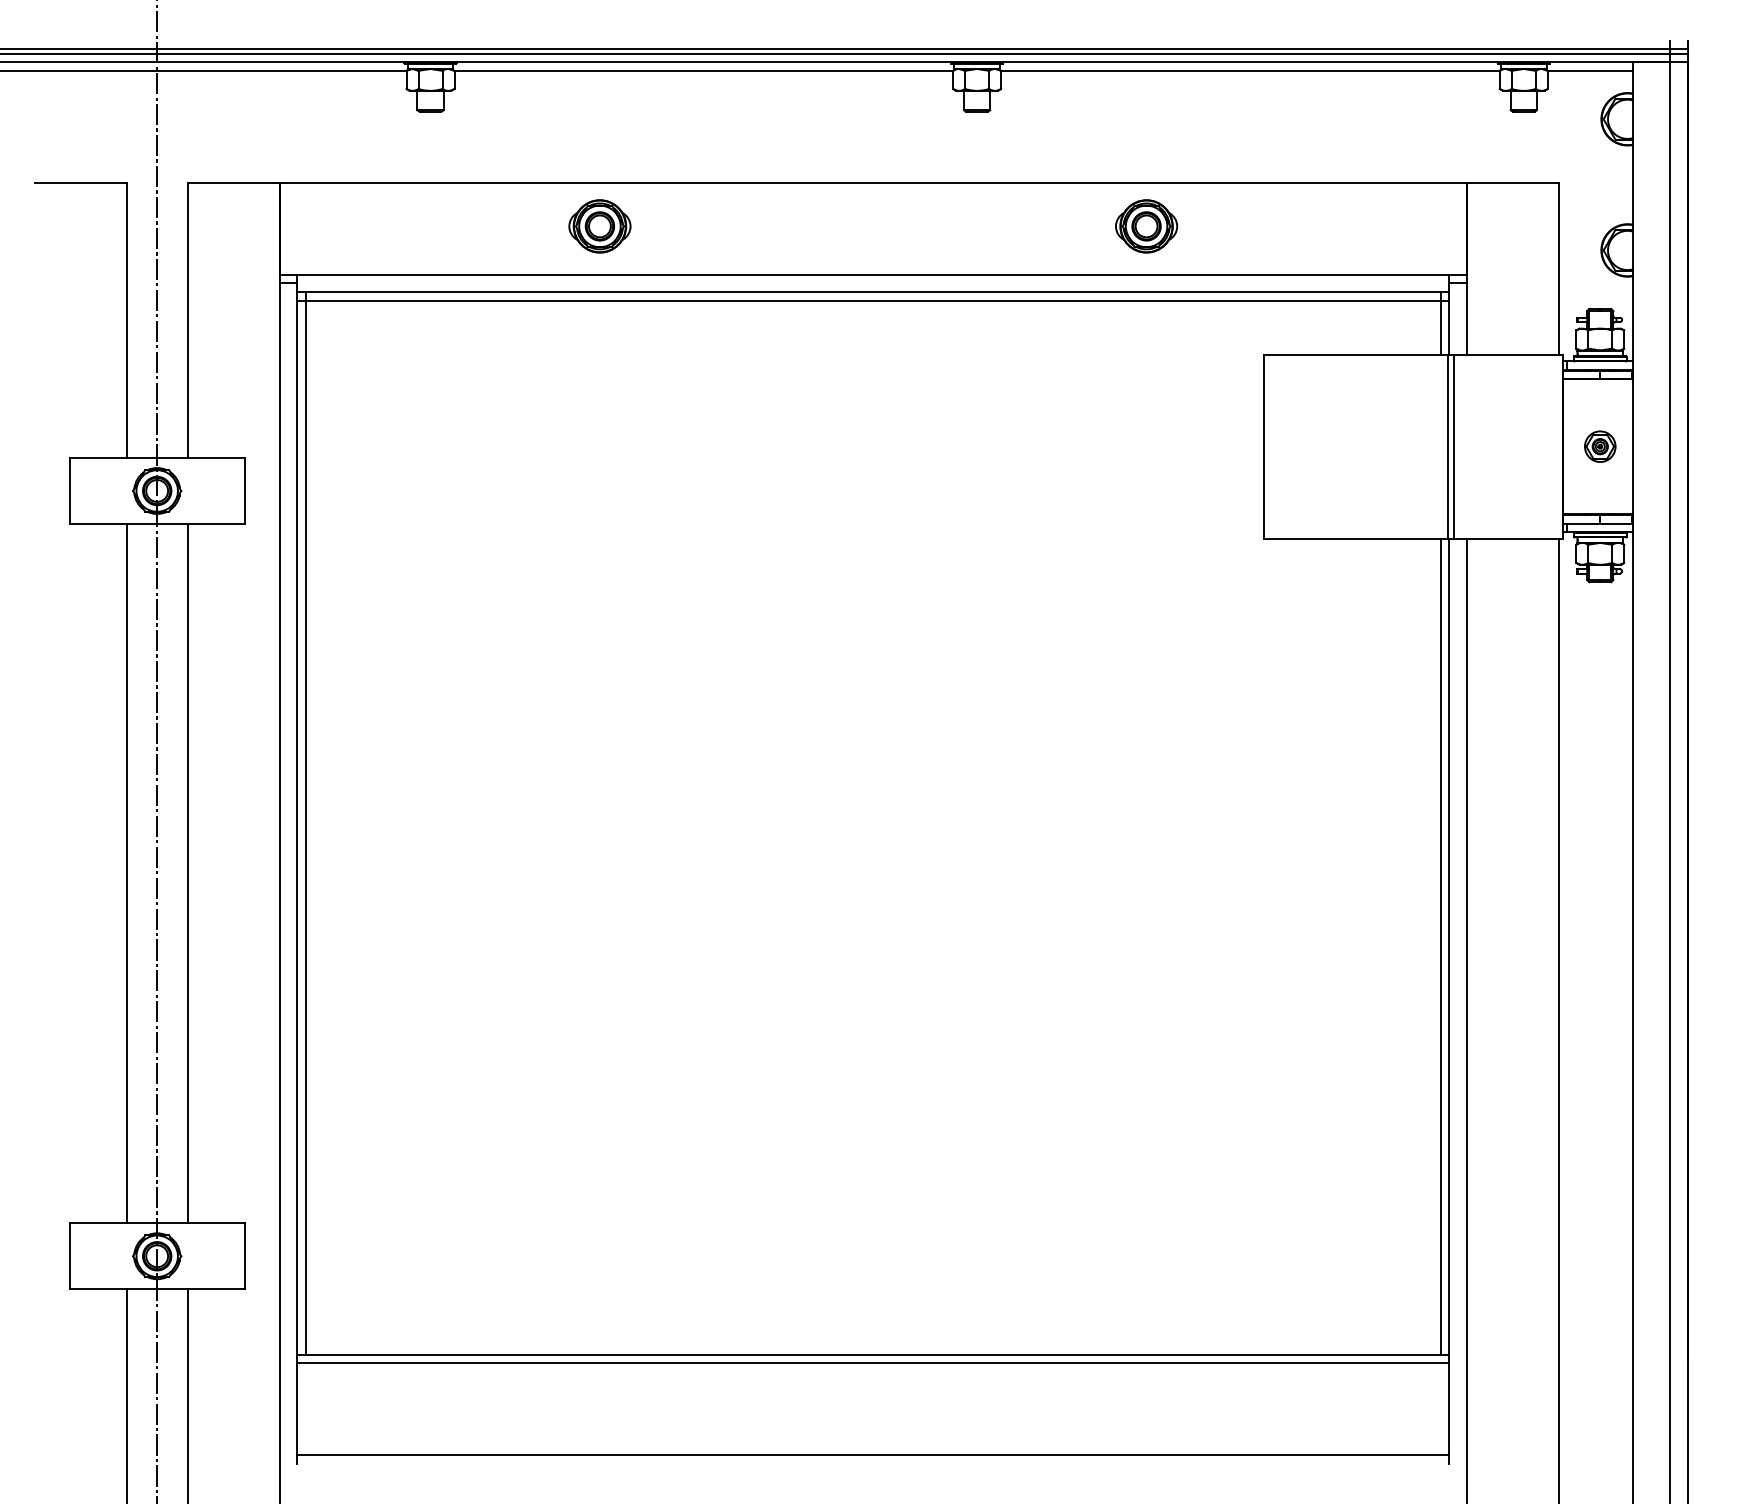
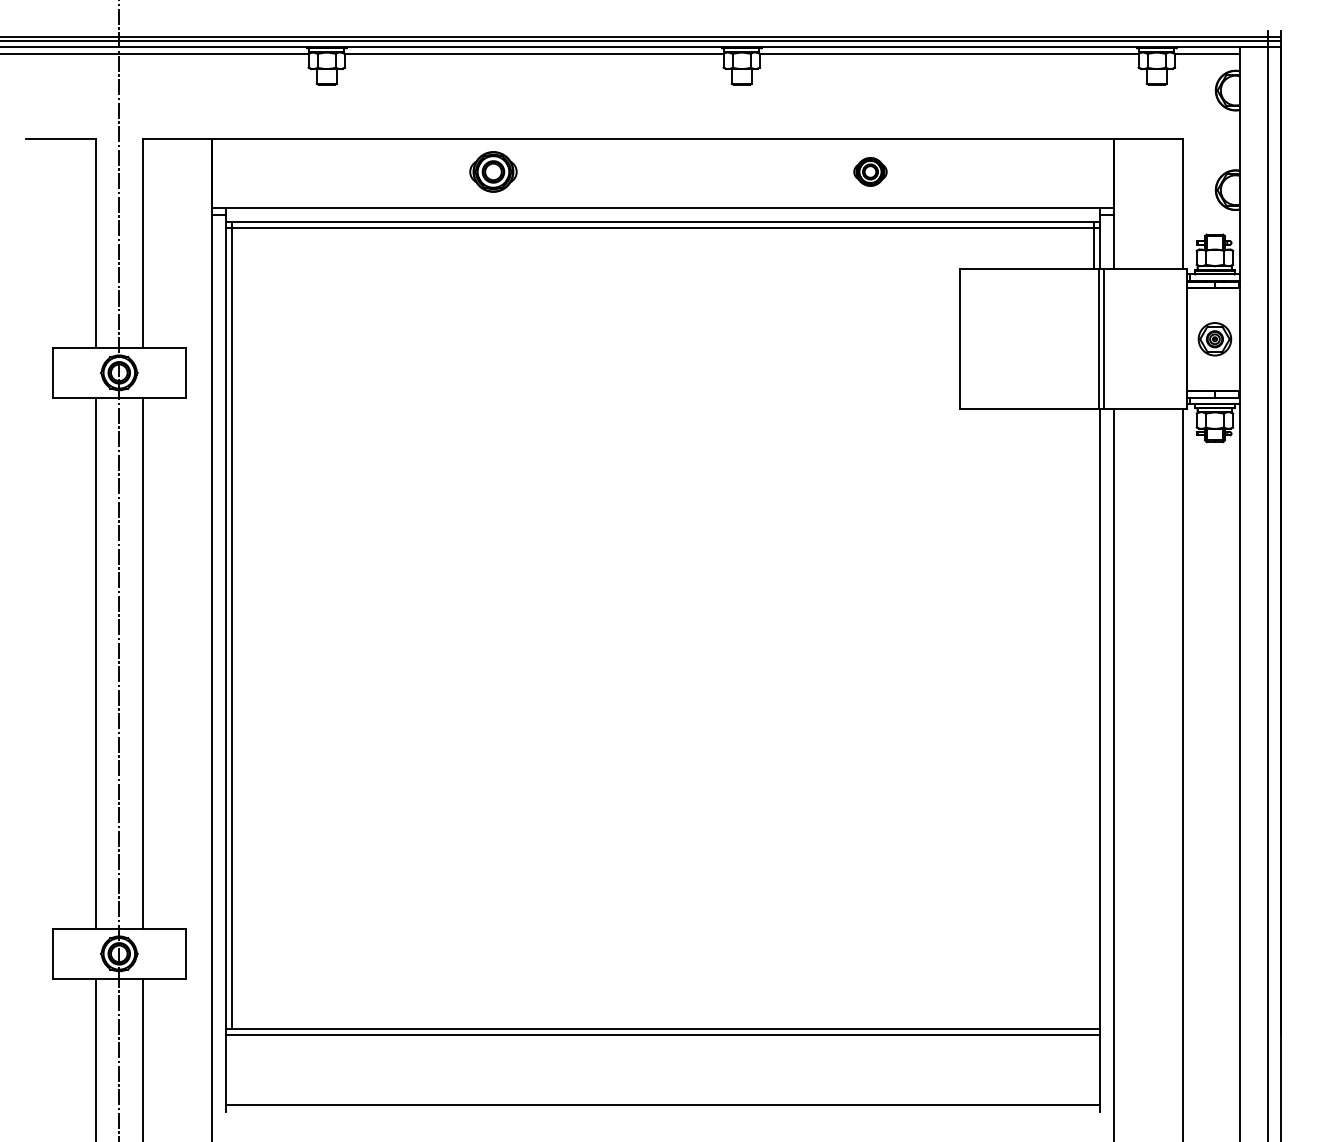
part: (599, 225) -> (493, 171), moved
part: (1146, 225) -> (870, 171), size x0.7
part: (1599, 445) -> (1214, 338), size x1.4
line: (1440, 946) -> (1093, 718), removed

